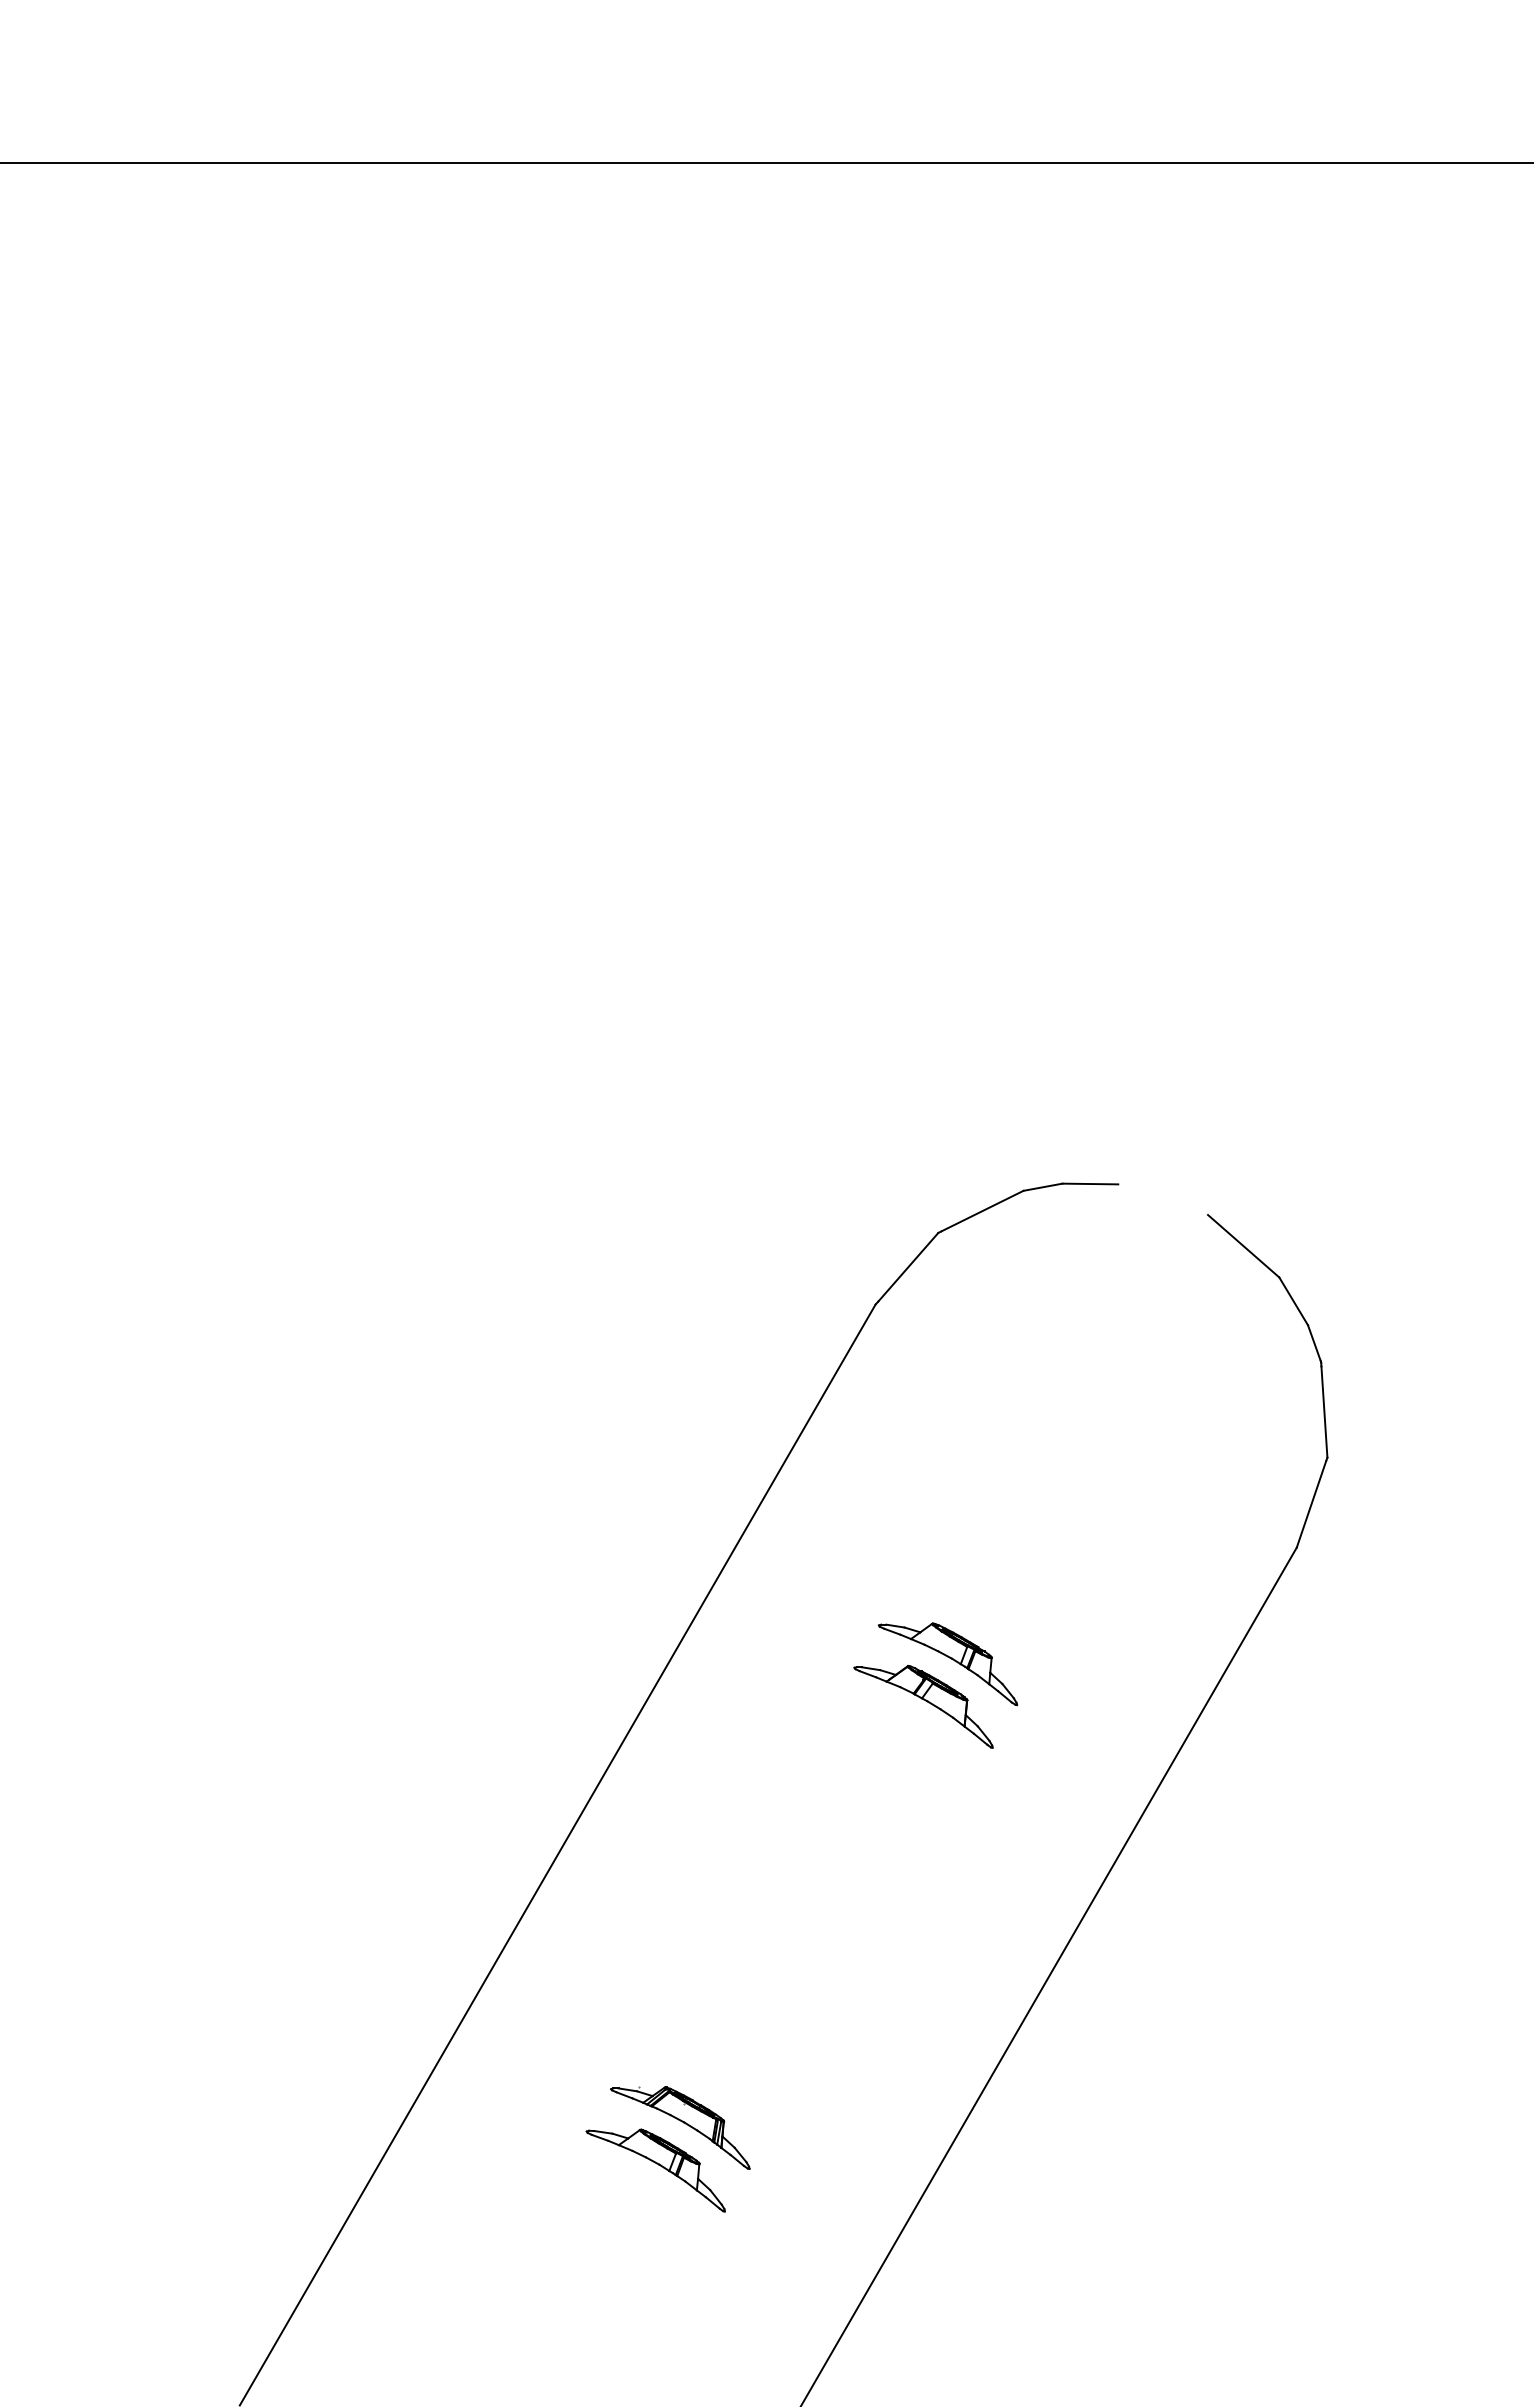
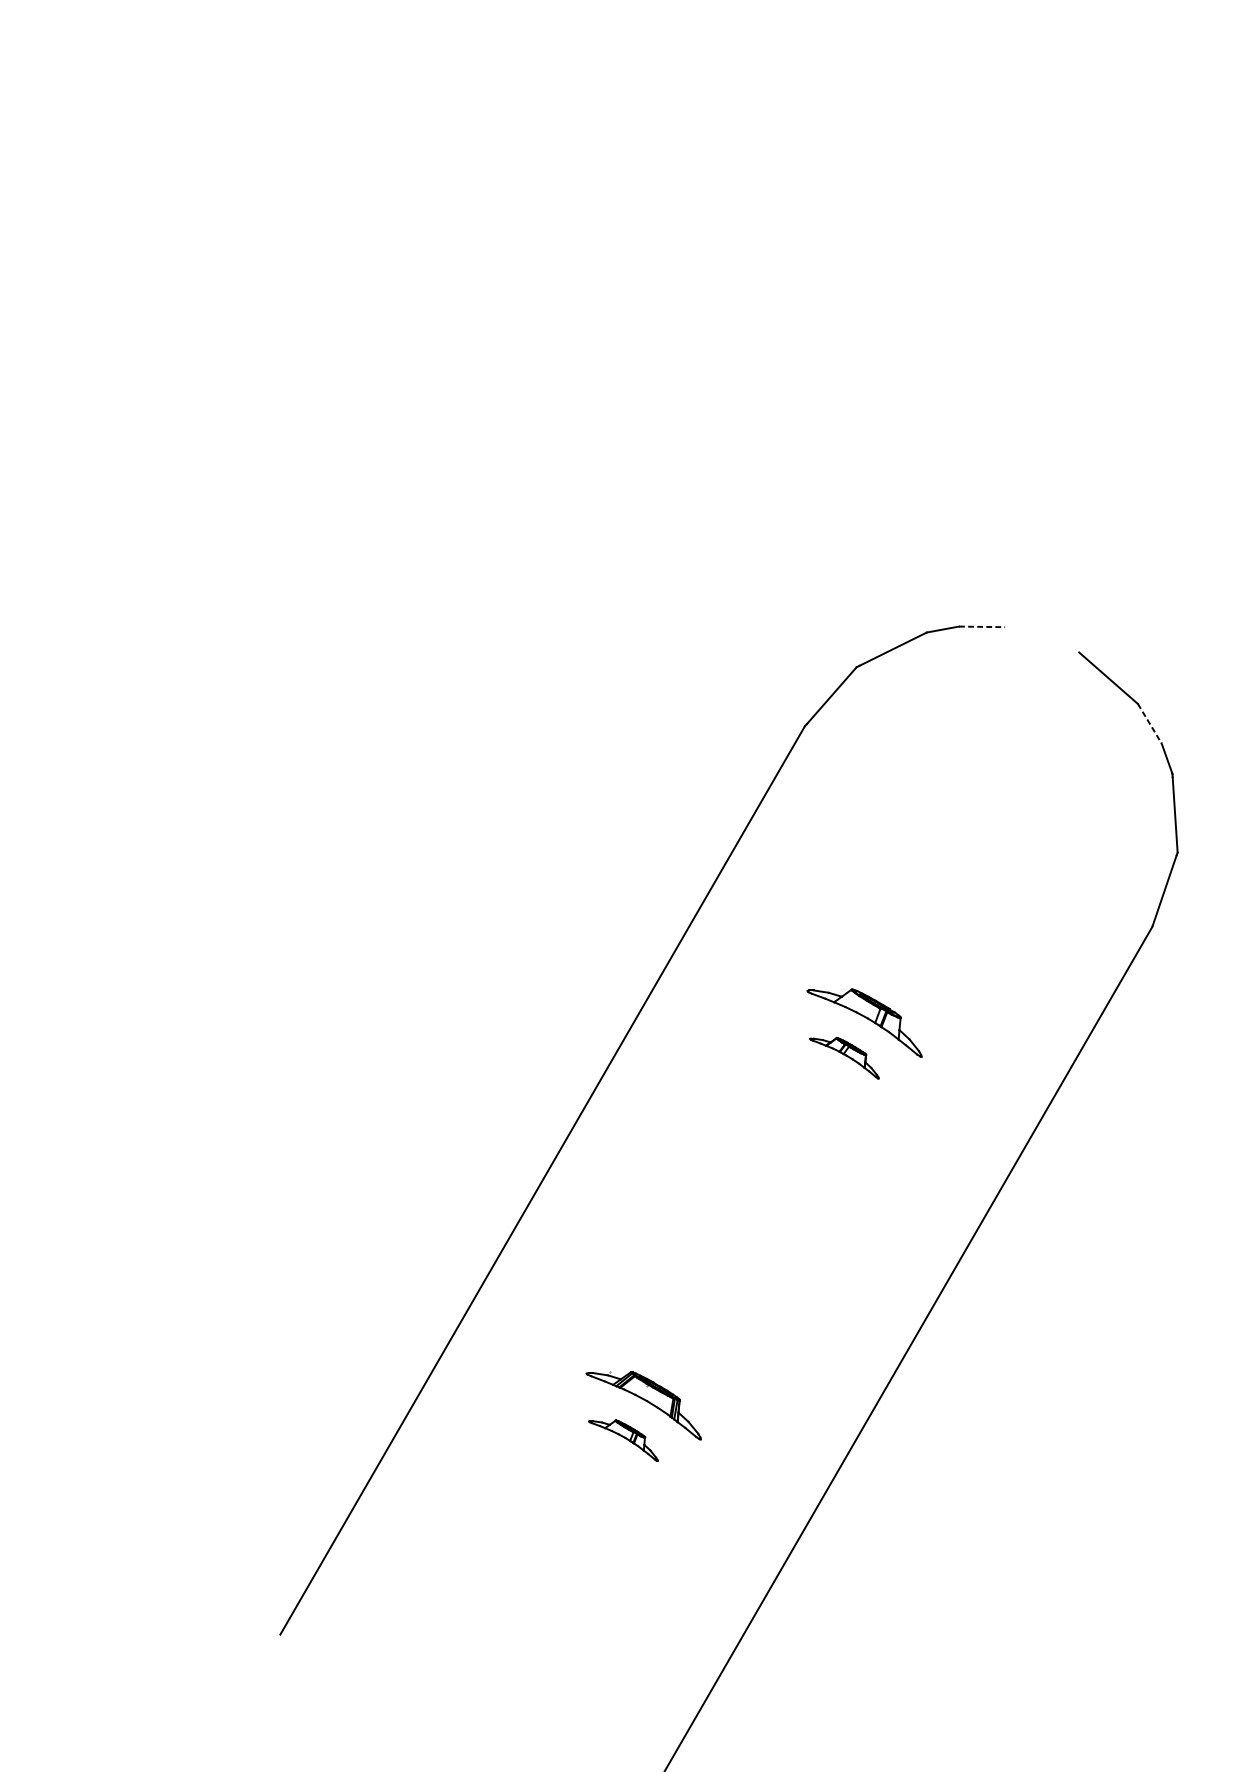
line: (1090, 1184) -> (982, 627), solid -> dashed
line: (1293, 1301) -> (1149, 723), solid -> dashed
part: (923, 1706) -> (844, 1057), size x0.6
part: (655, 2170) -> (623, 1440), size x0.6

